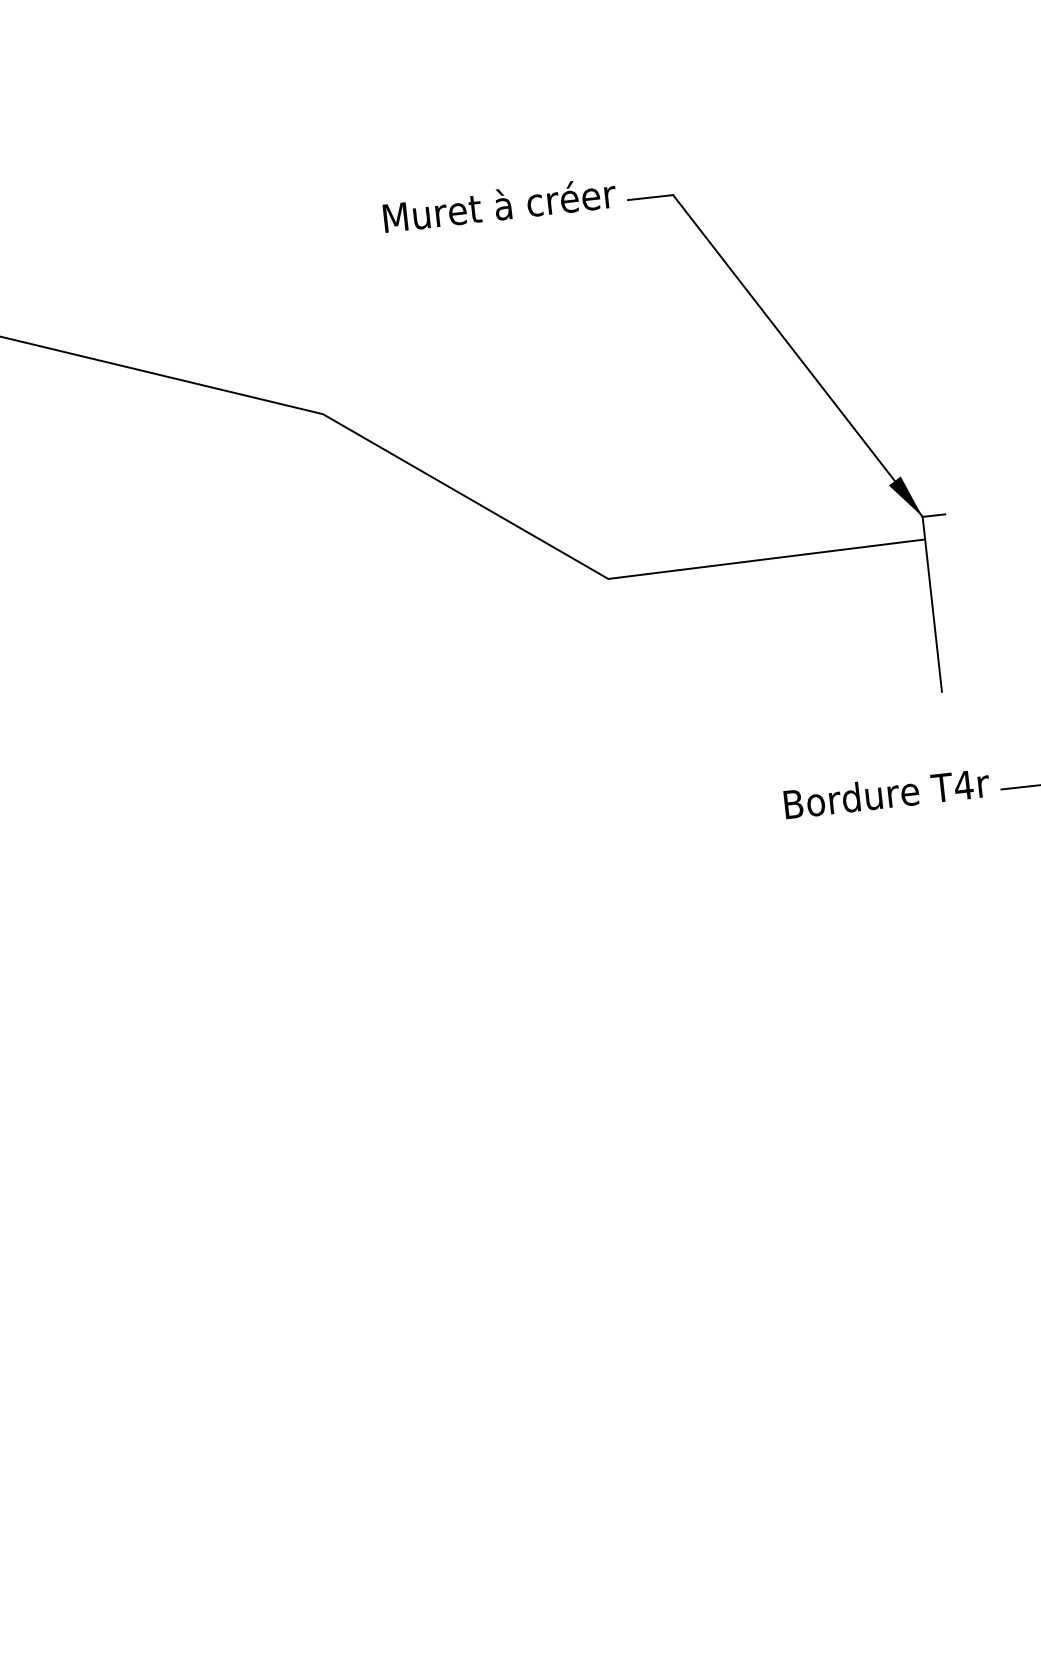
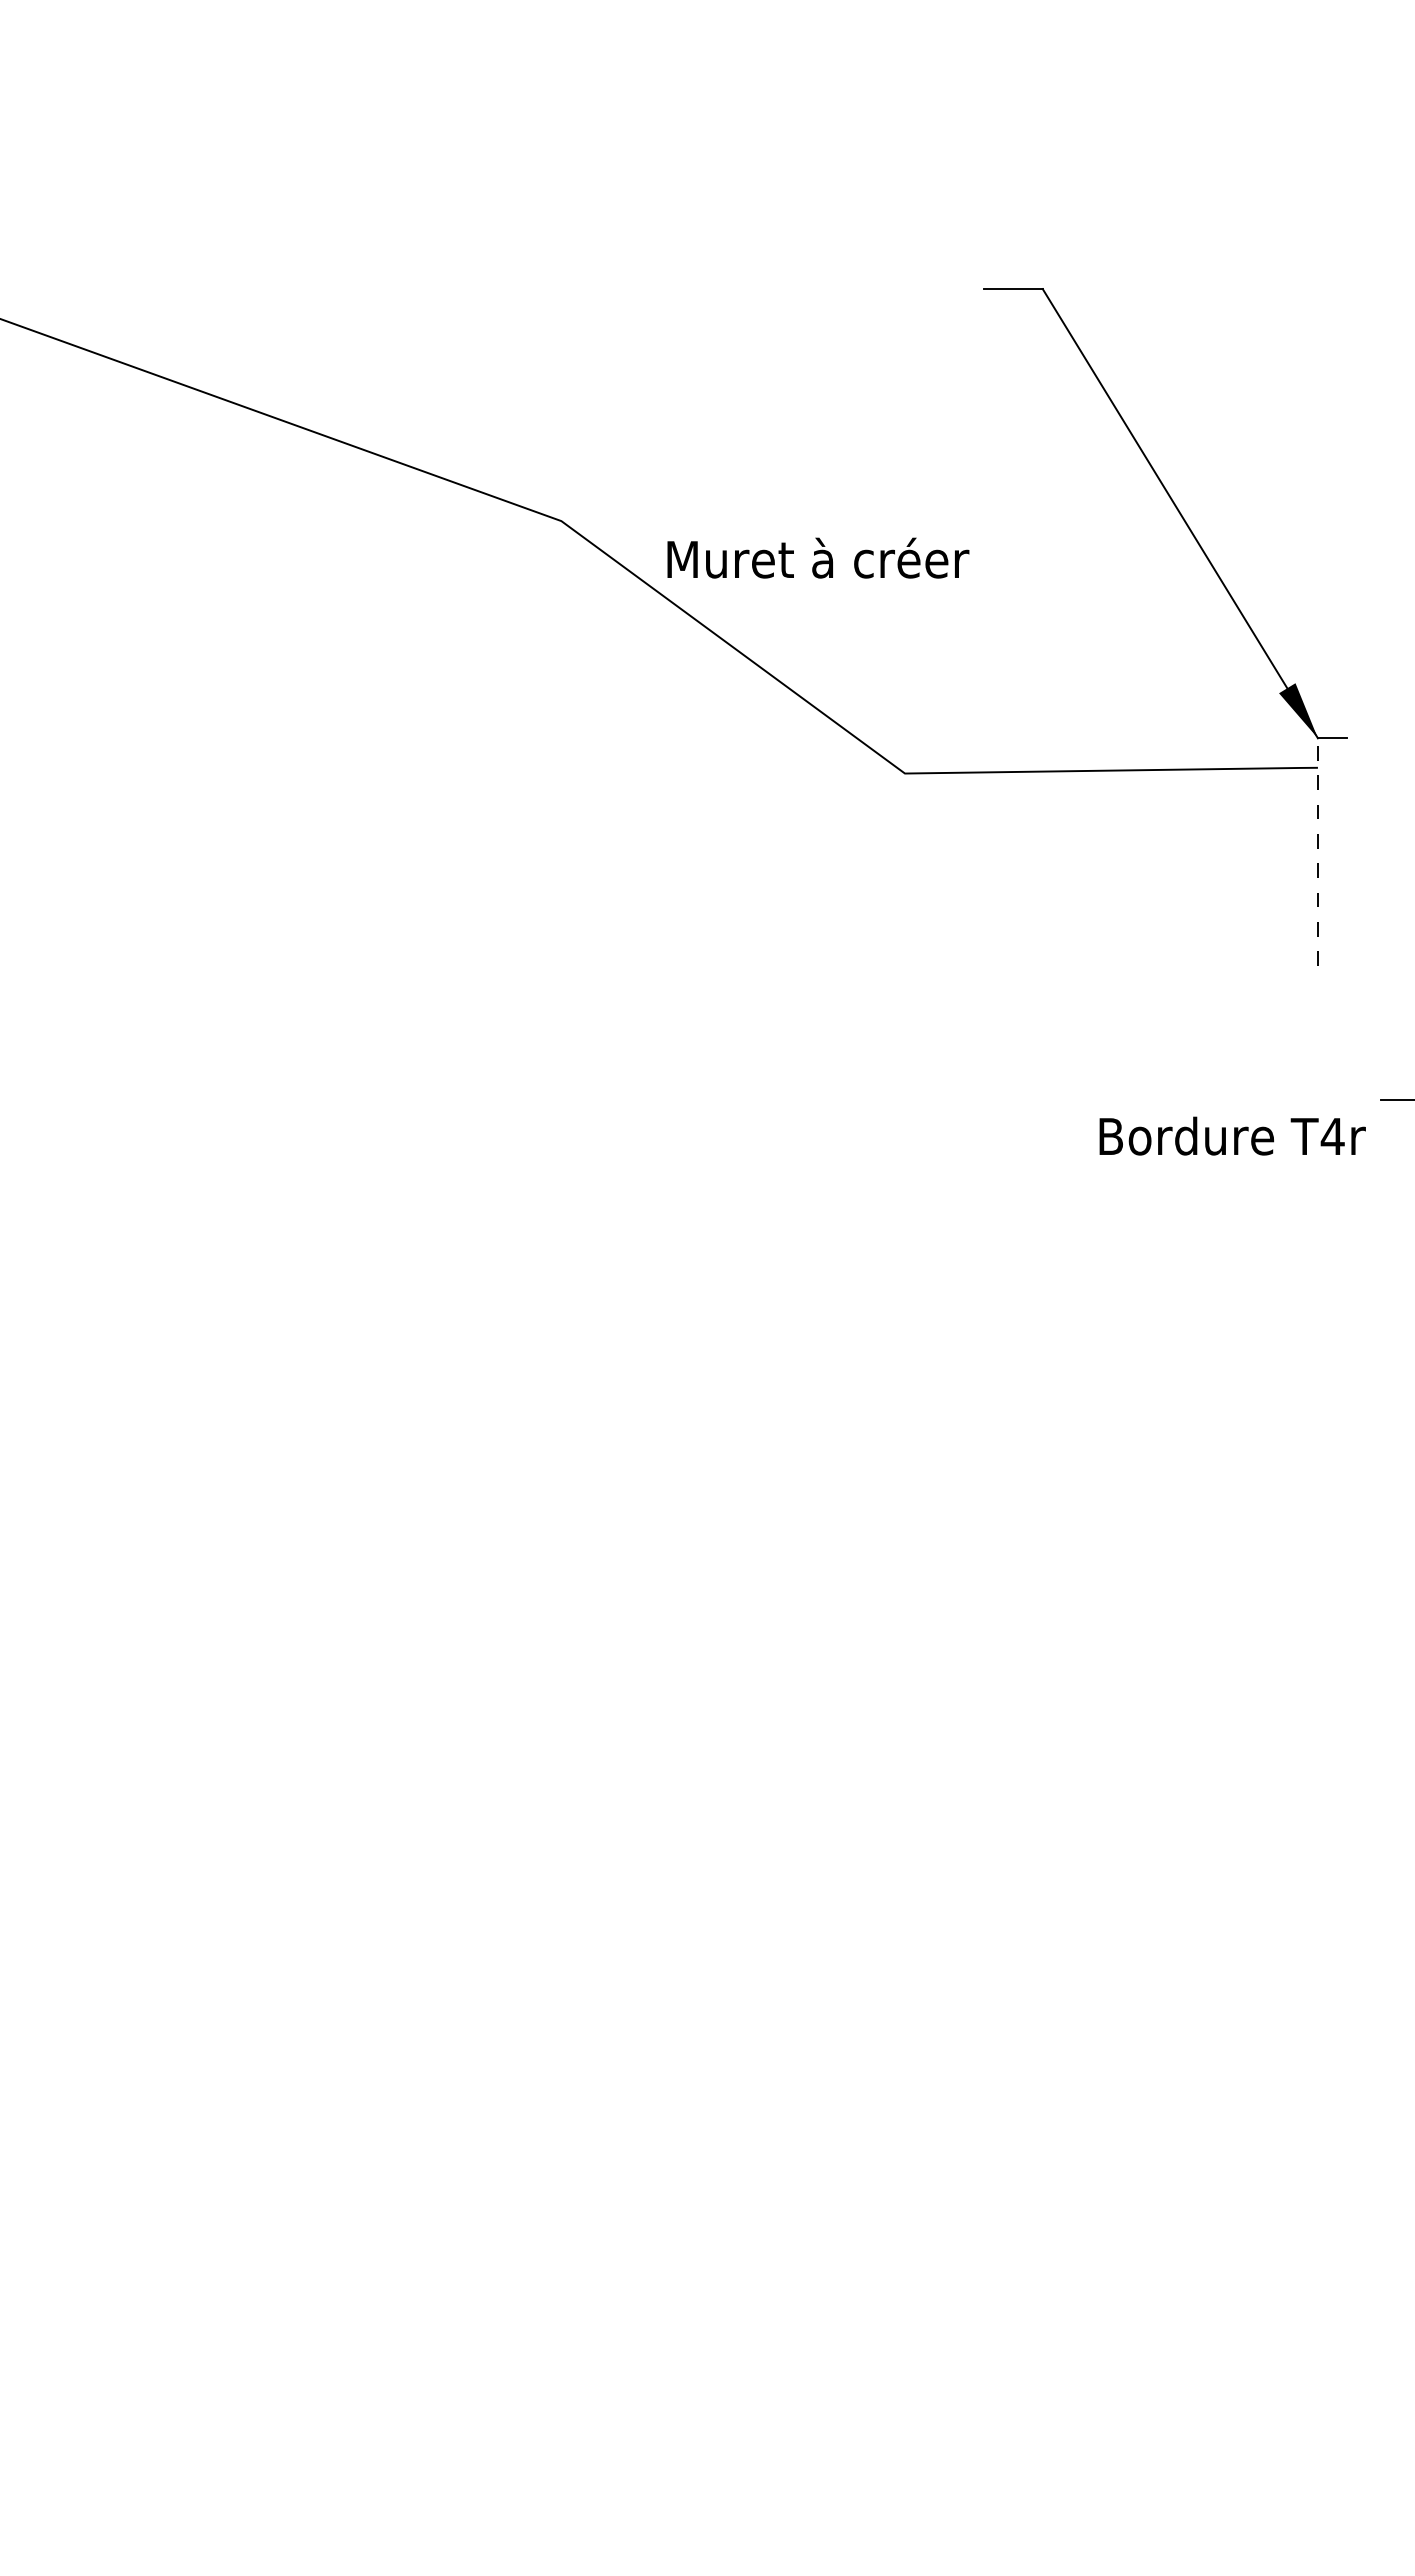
text: (499, 204) -> (818, 557), moved
line: (931, 604) -> (1317, 852), solid -> dashed
text: (886, 793) -> (1232, 1135), moved

